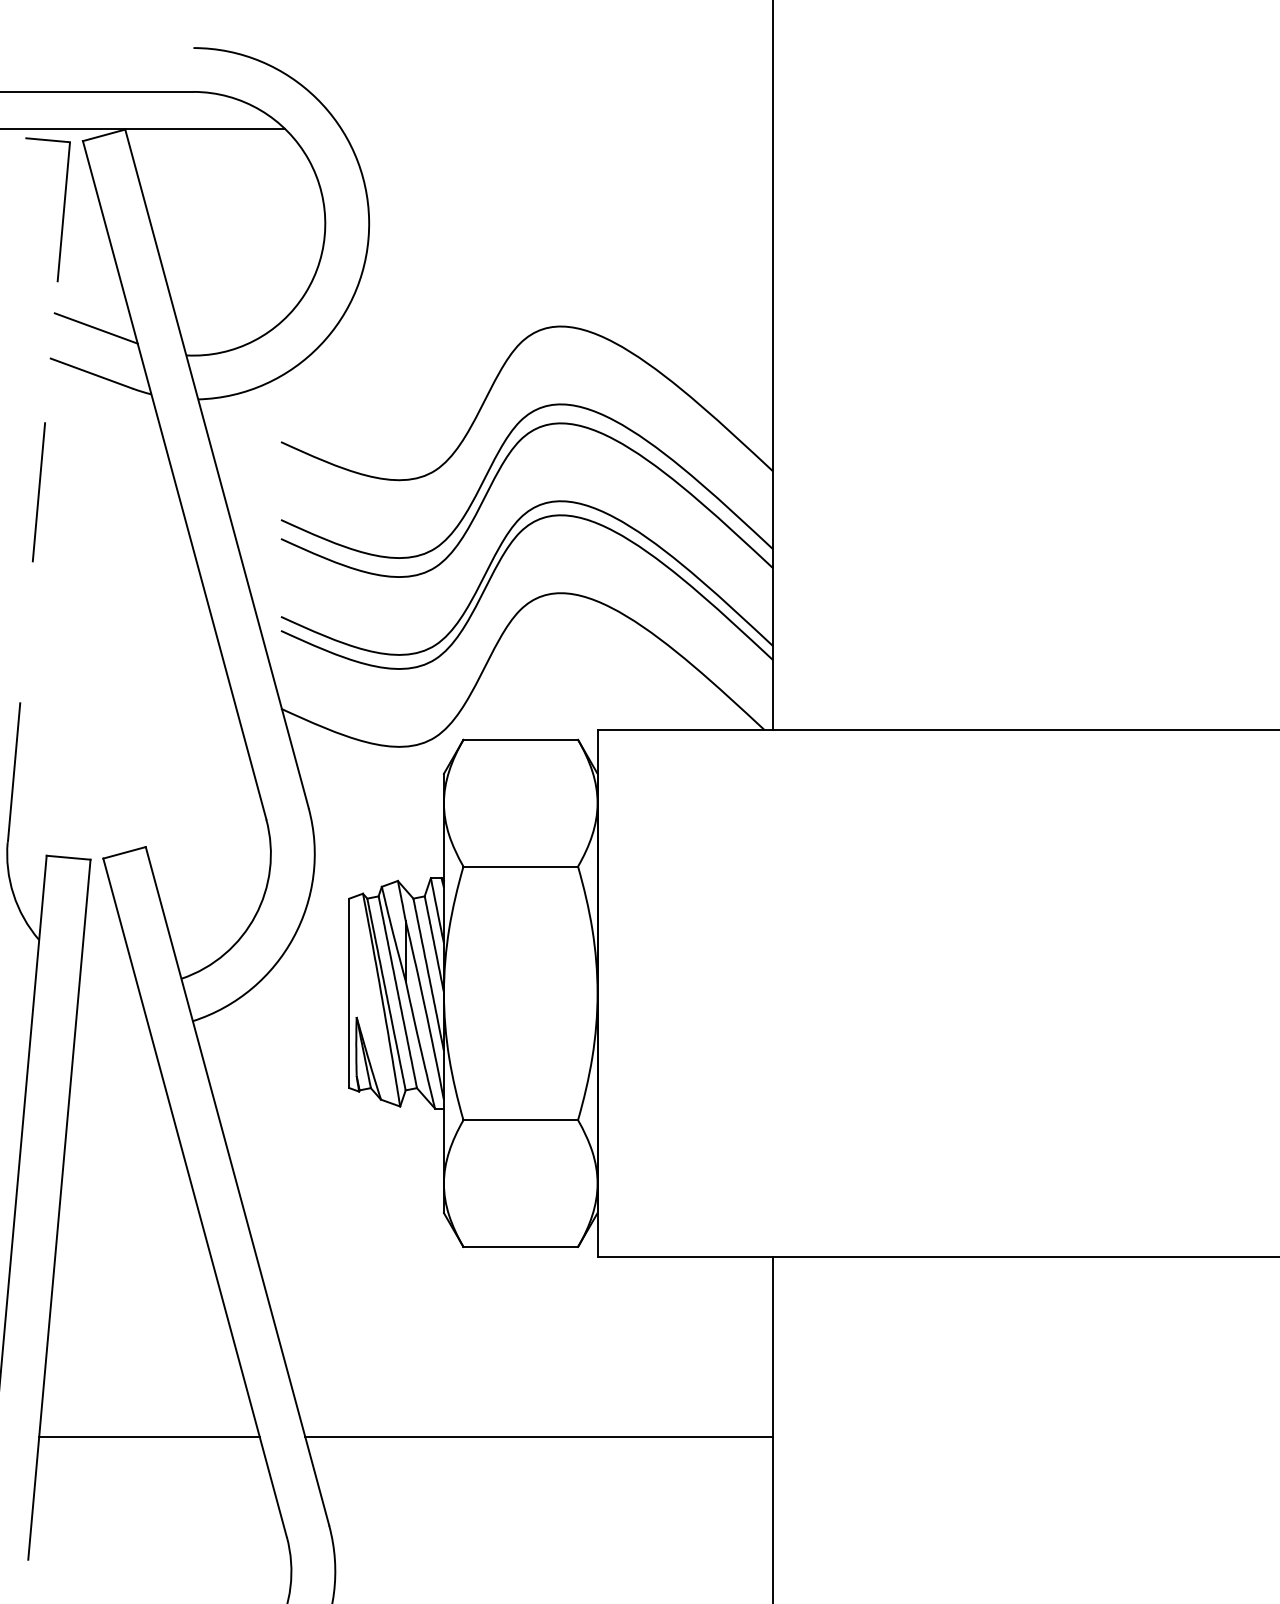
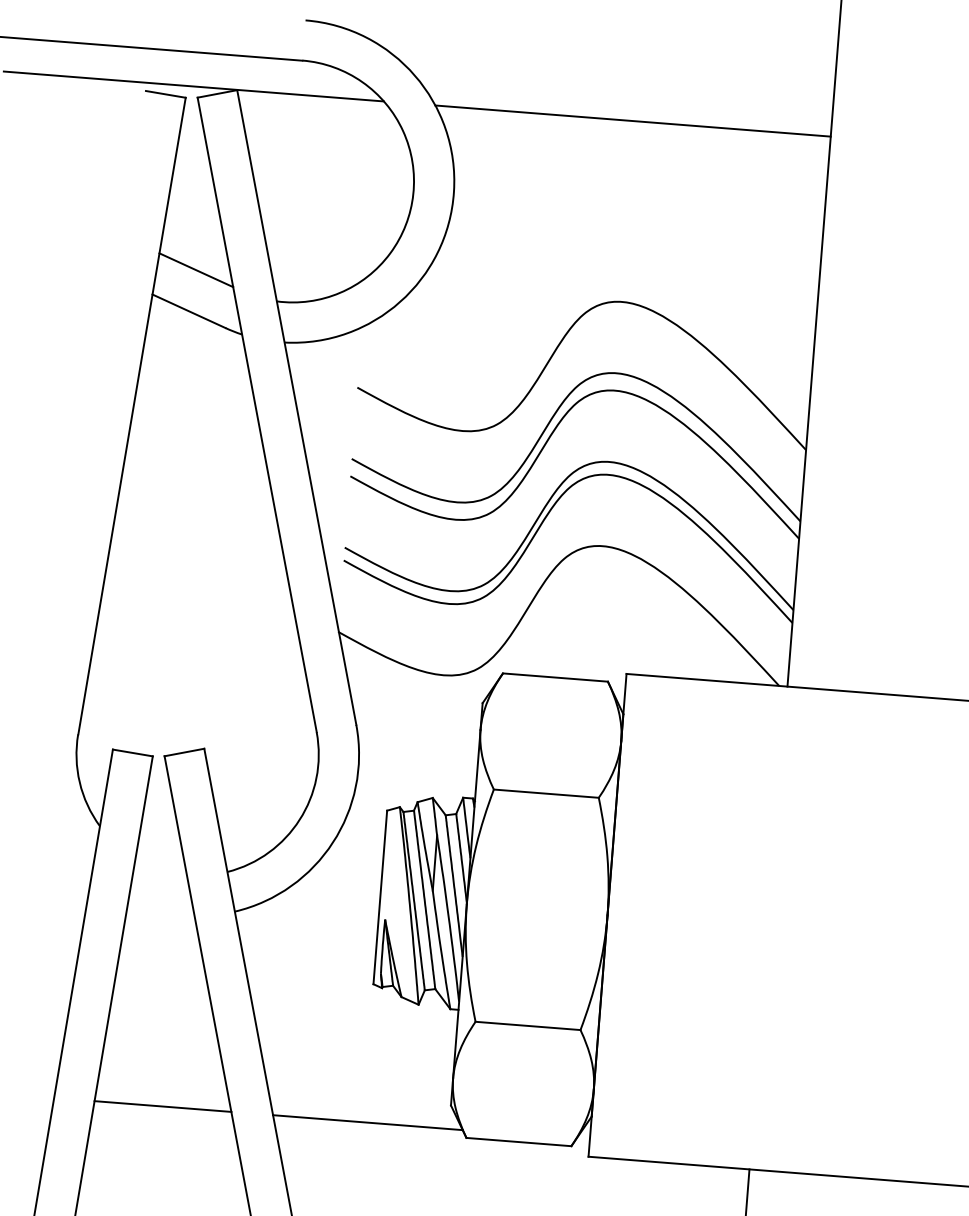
line: (557, 129) -> (633, 121), added
line: (38, 492) -> (131, 416), dashed -> solid
line: (131, 1238) -> (163, 1106), added
line: (354, 1238) -> (367, 1122), added

